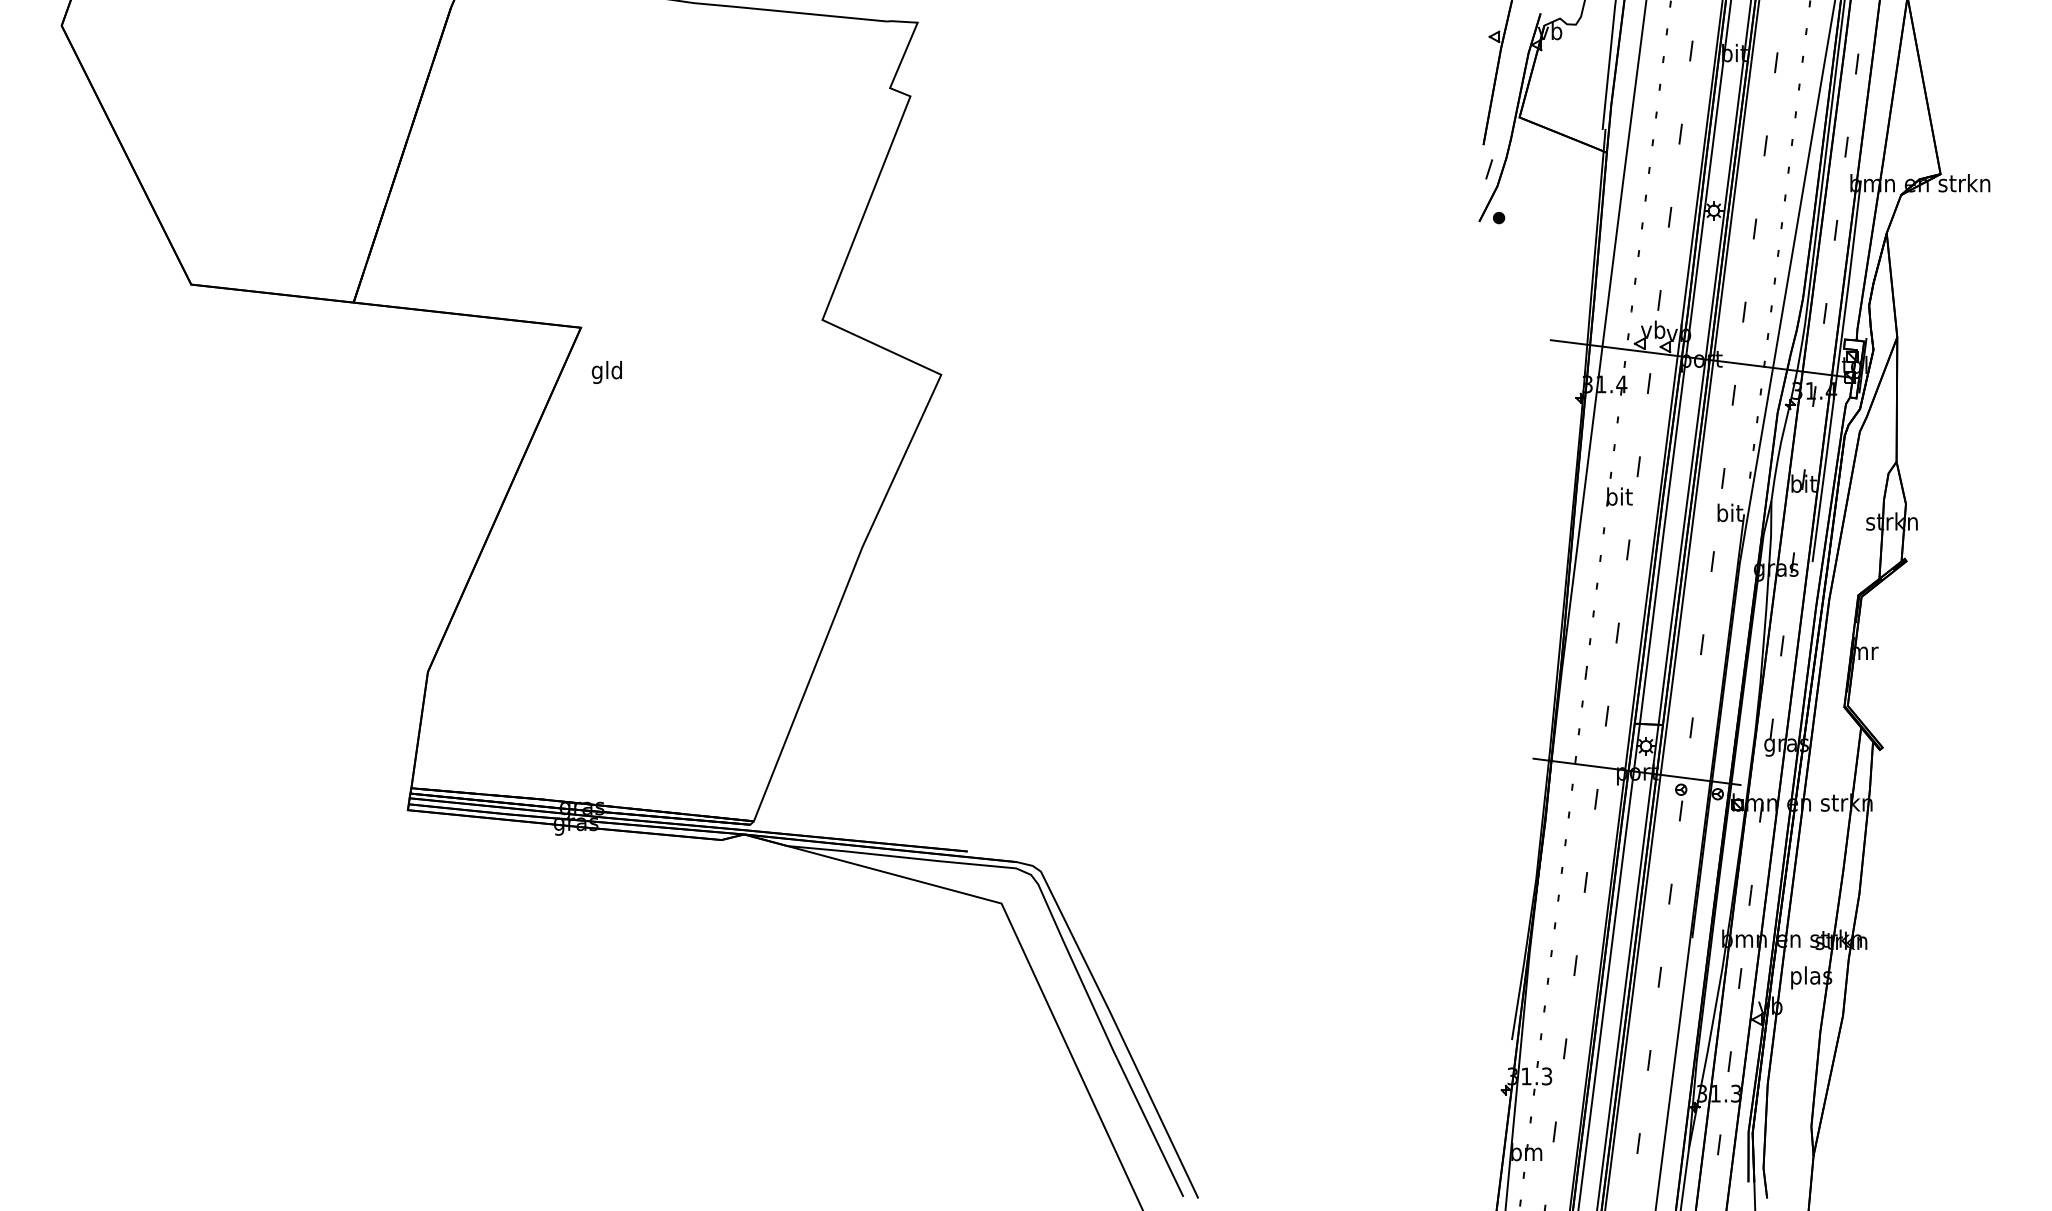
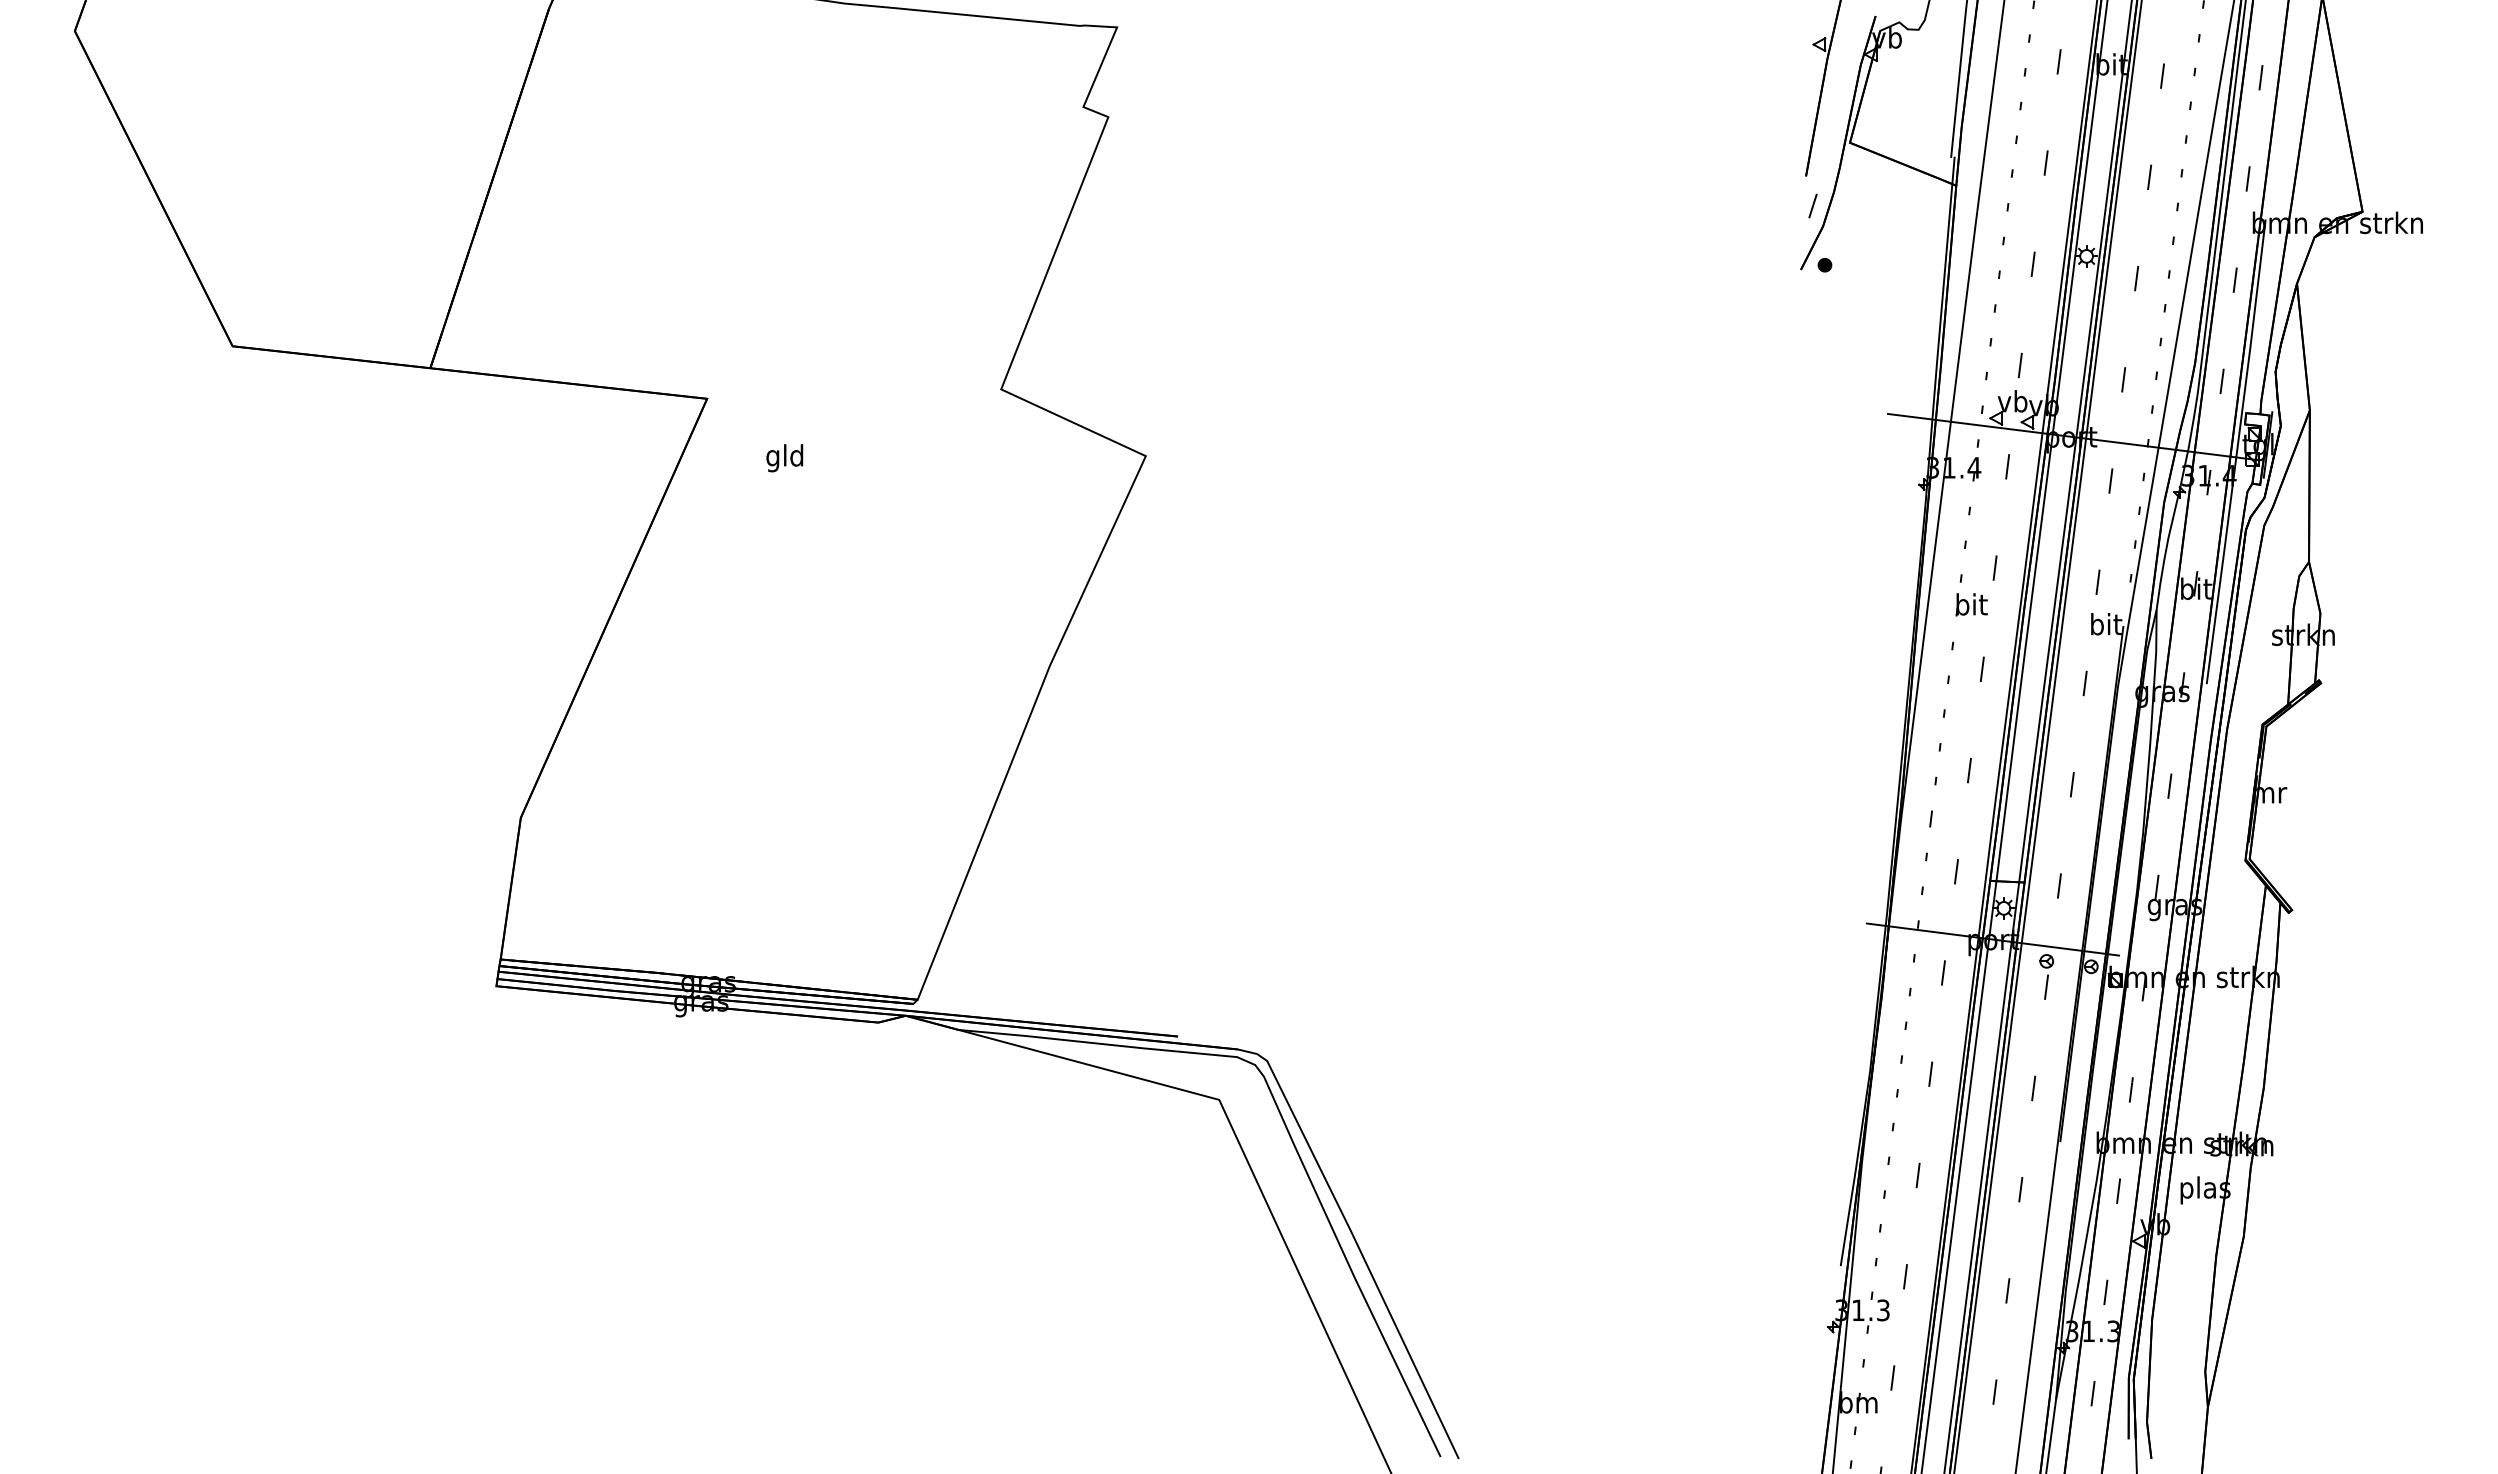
text: (606, 372) -> (784, 458), moved

